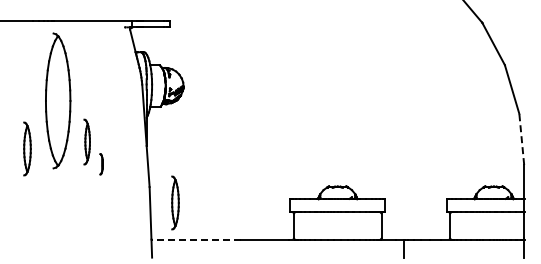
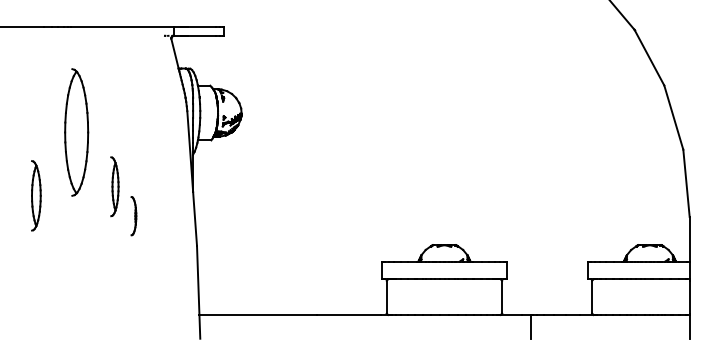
part: (57, 100) -> (75, 132), size x0.71
line: (521, 139) -> (686, 183), dashed -> solid
part: (101, 163) -> (133, 214), size x1.43
part: (175, 202) -> (231, 266), removed
line: (196, 239) -> (258, 314), dashed -> solid

